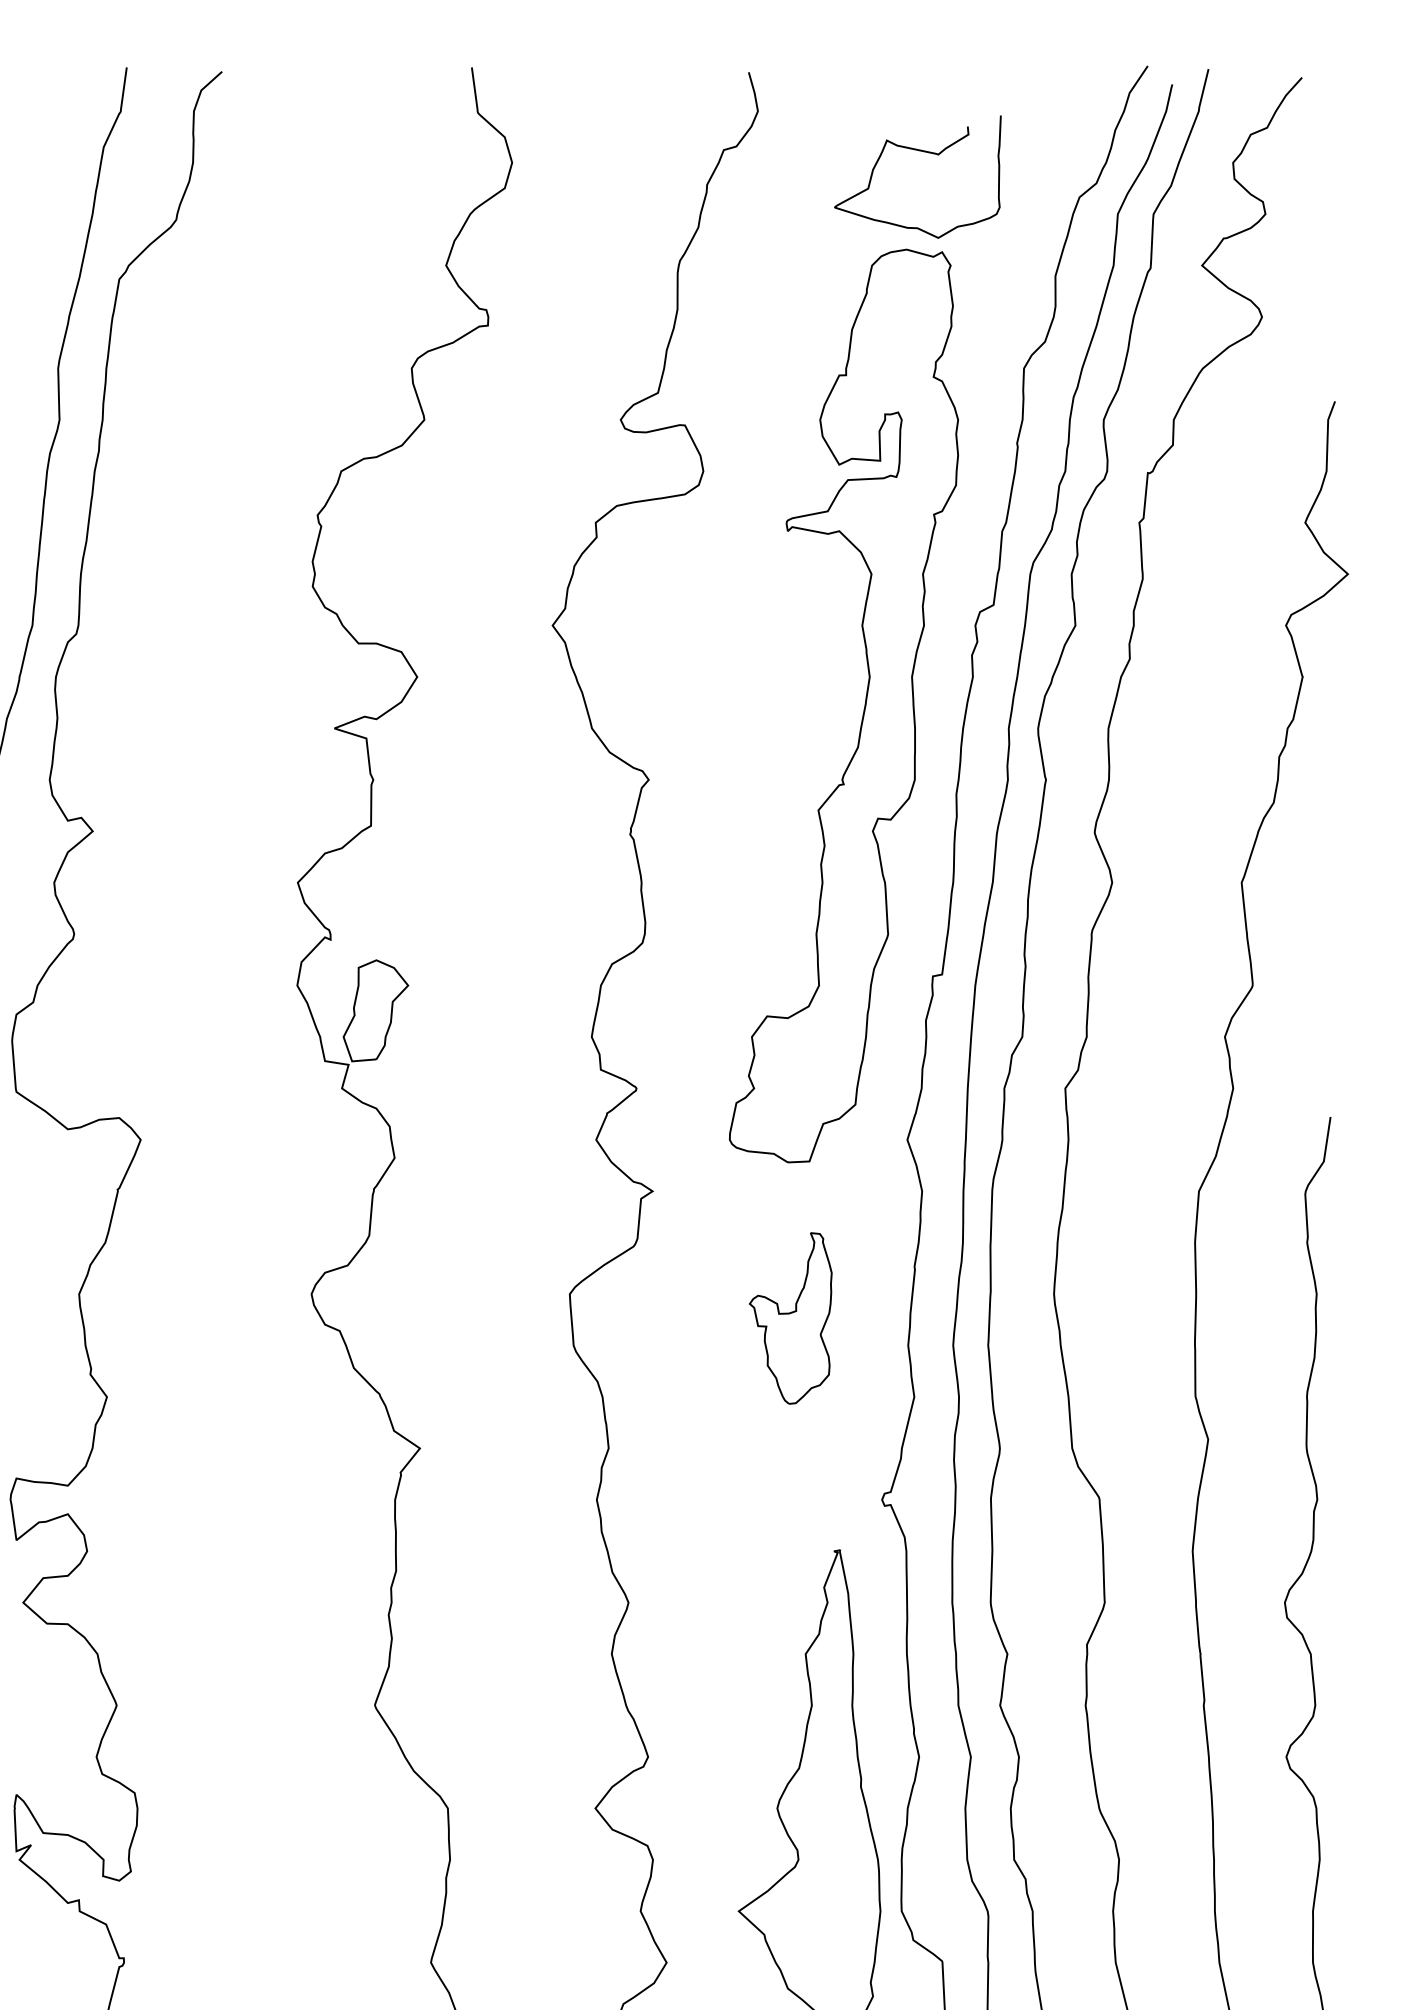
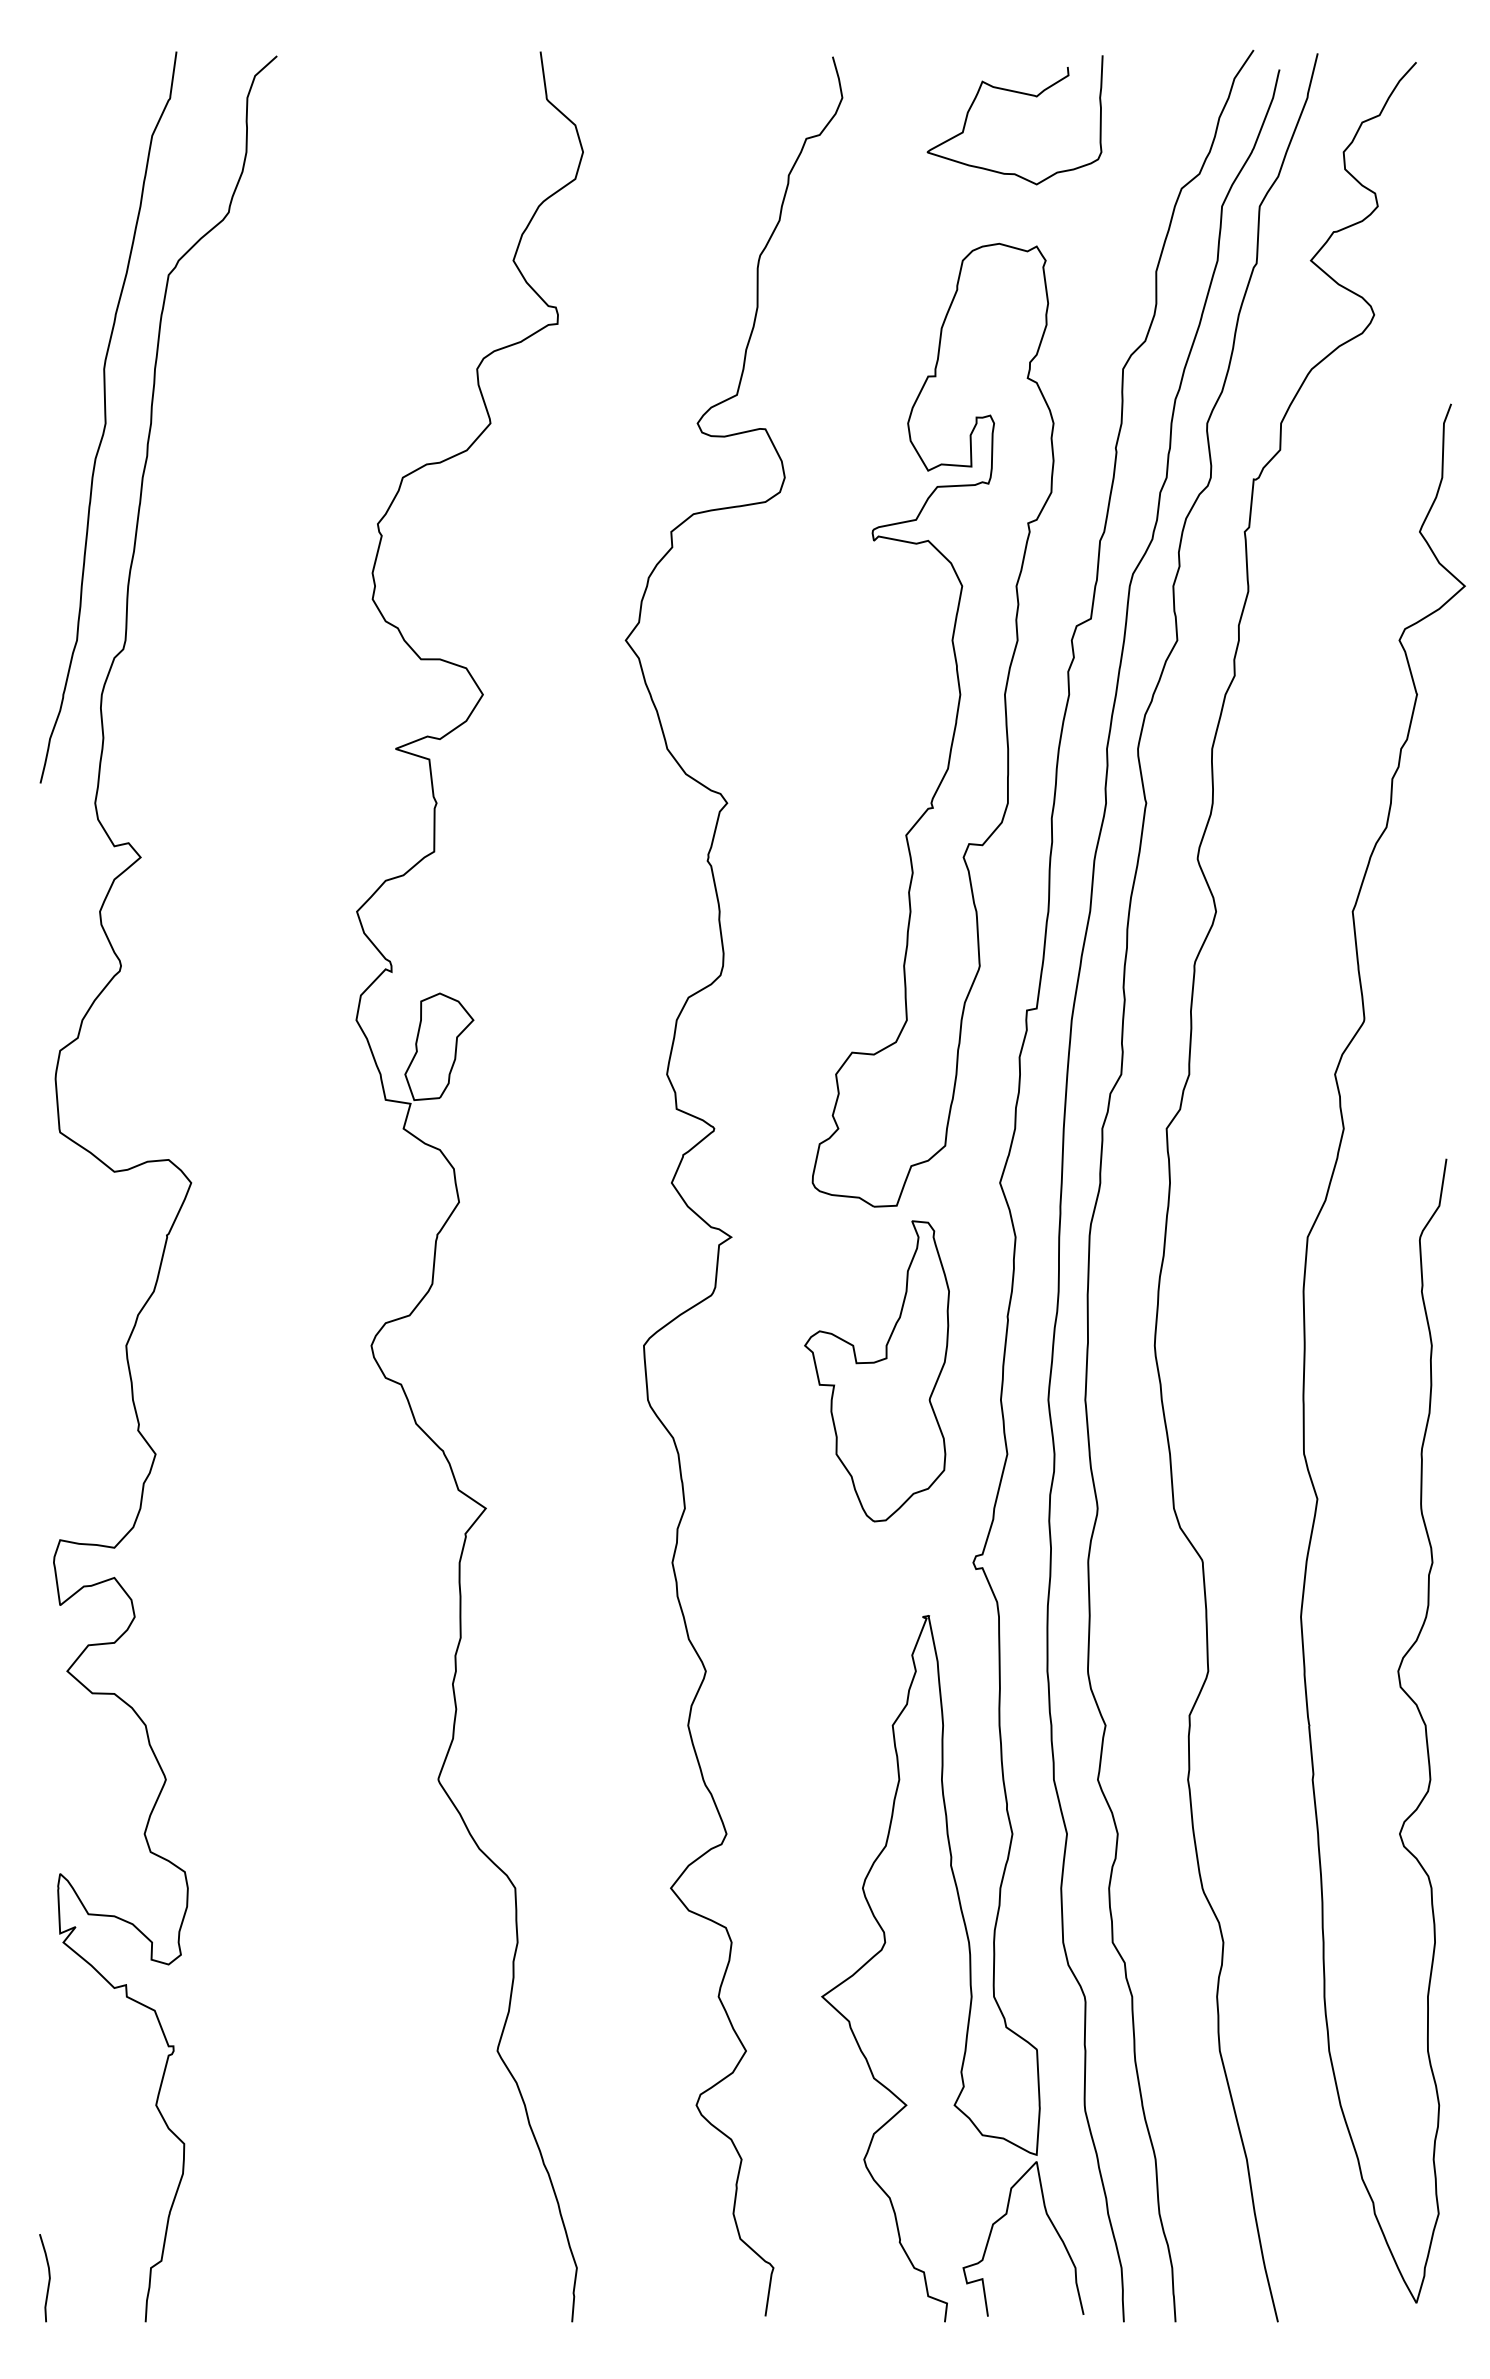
curve: (920, 151) -> (1017, 93), moved
part: (790, 1318) -> (876, 1371), size x1.67

